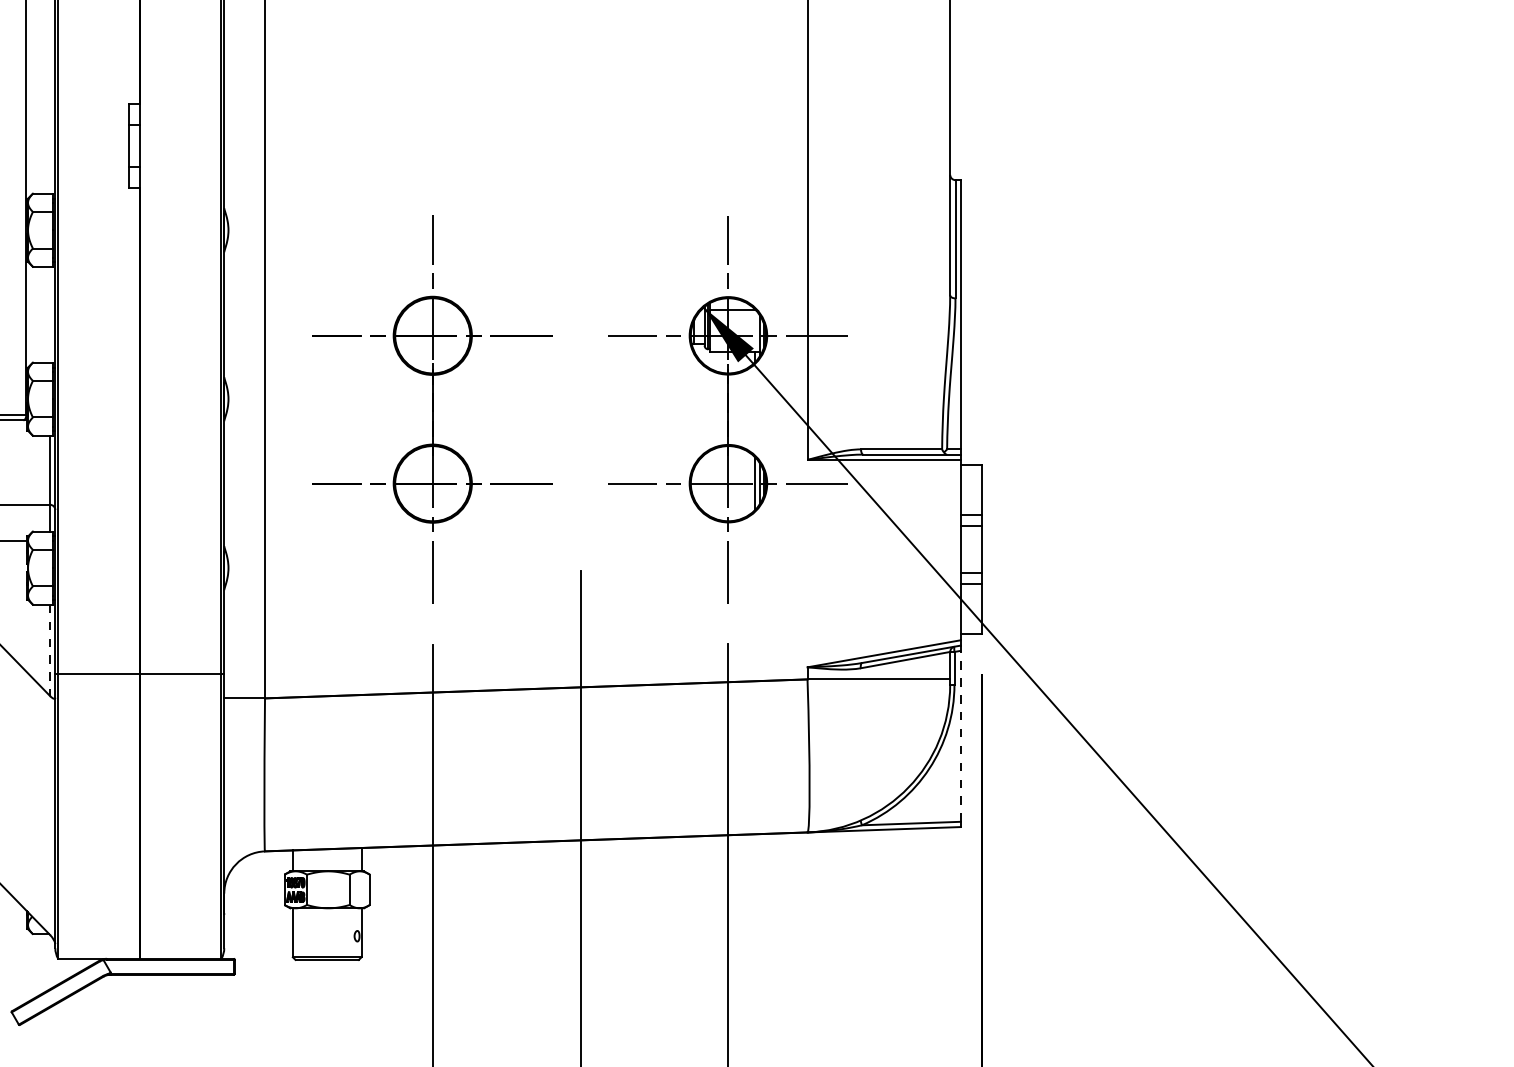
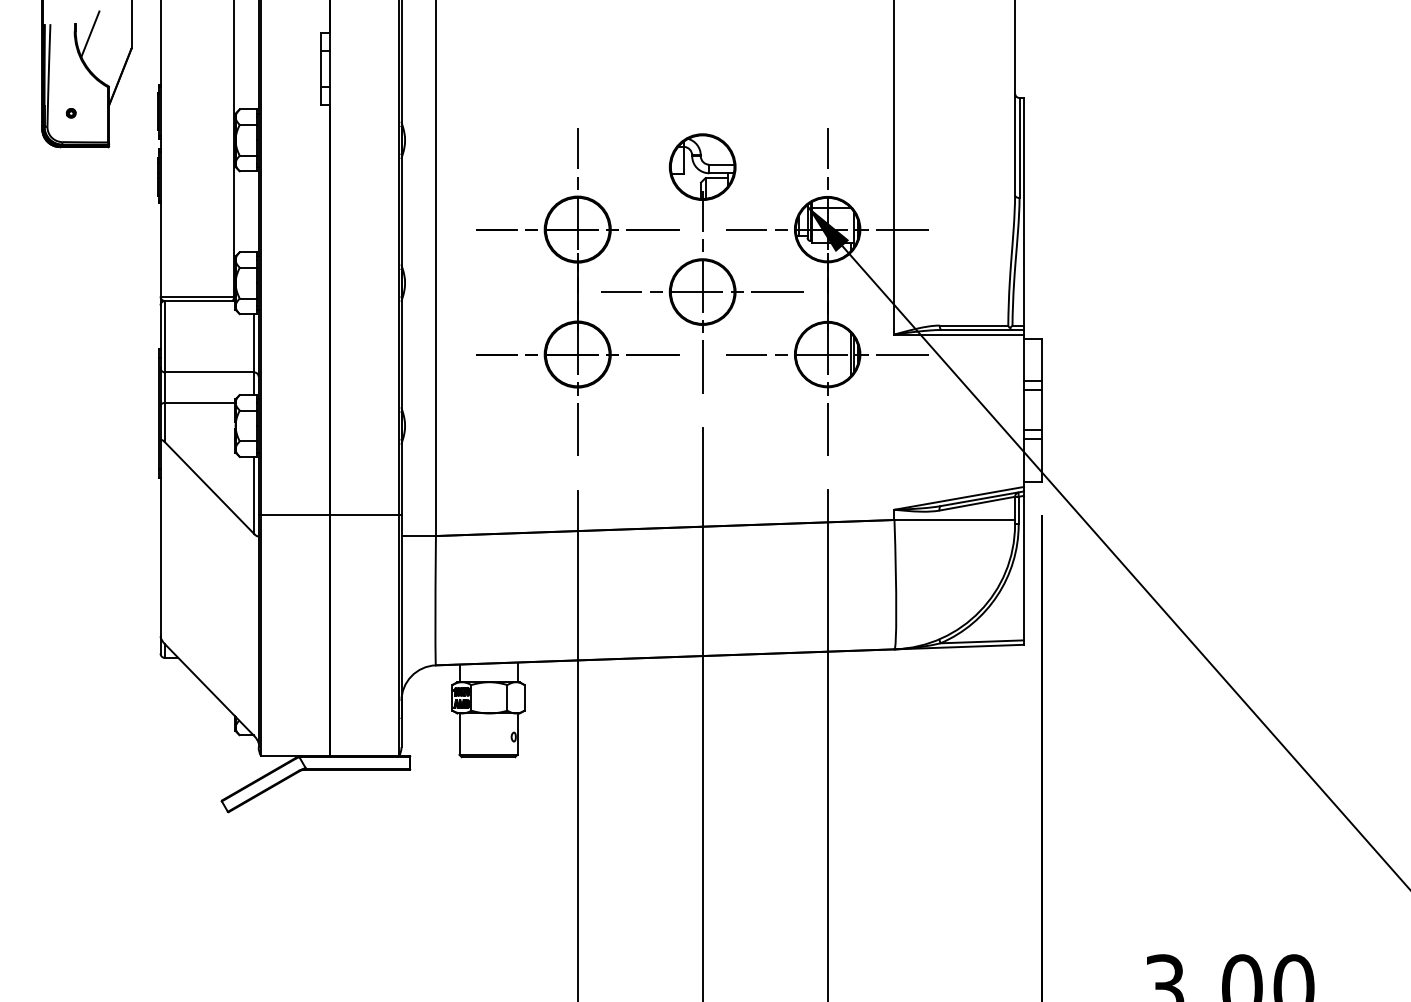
part: (580, 375) -> (702, 263), added
line: (50, 650) -> (254, 495), dashed -> solid
line: (960, 735) -> (1023, 567), dashed -> solid

